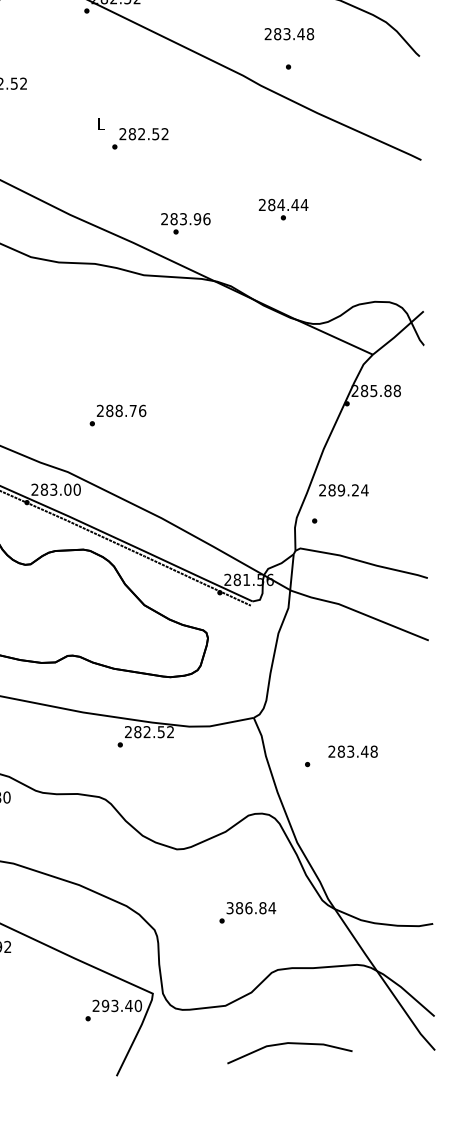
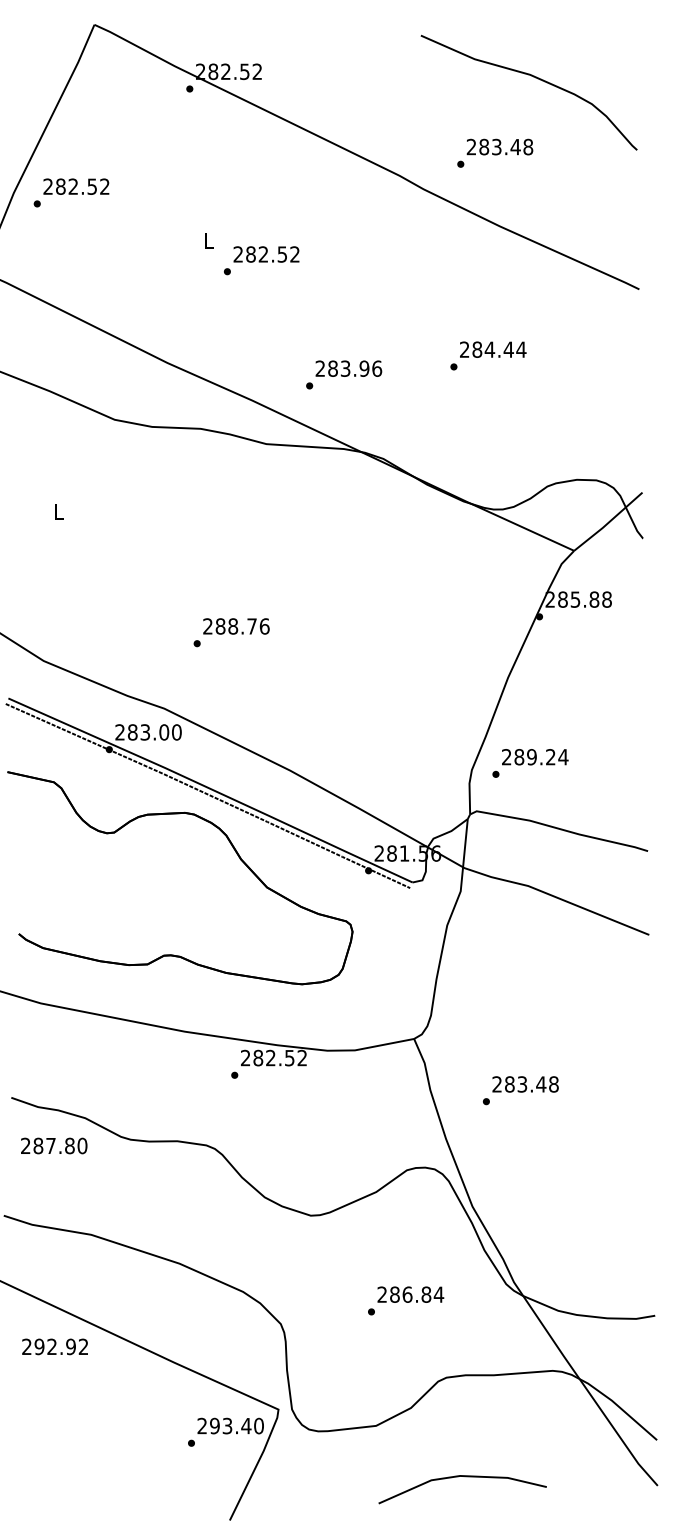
text: (289, 33) -> (499, 146), moved
text: (283, 204) -> (493, 349), moved
text: (185, 218) -> (348, 368), moved
text: (344, 490) -> (535, 757), moved
text: (353, 751) -> (525, 1084), moved
text: (229, 908) -> (381, 1294), 386.84 -> 286.84

